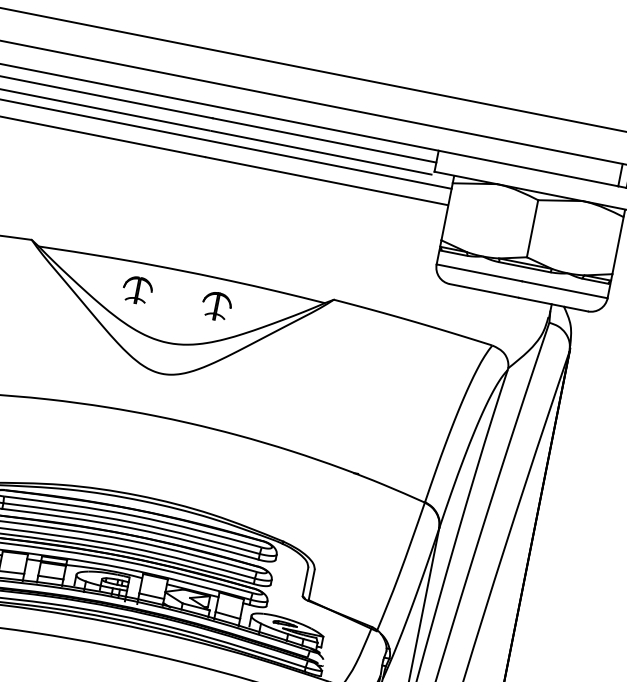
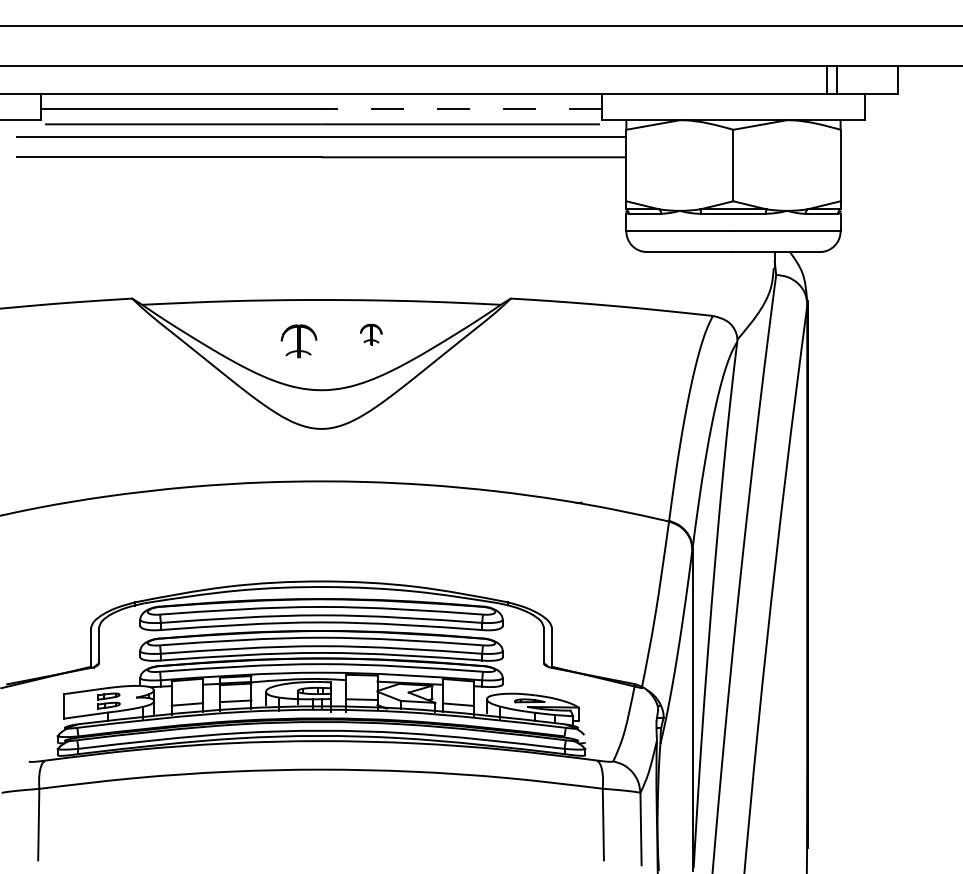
line: (324, 140) -> (461, 108), solid -> dashed
part: (137, 290) -> (298, 341), moved
part: (217, 306) -> (371, 334), size x0.6

